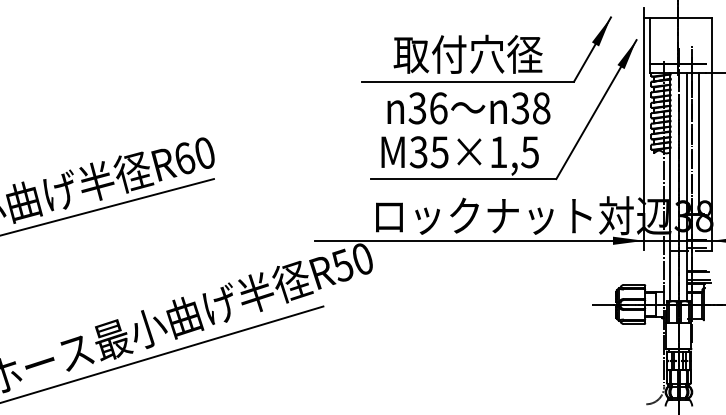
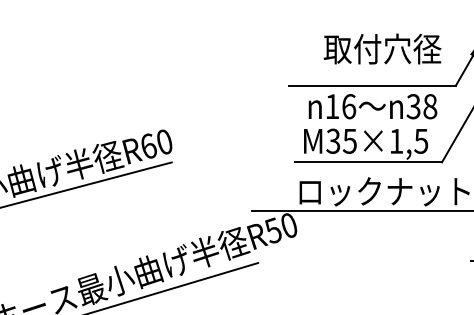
text: (467, 53) -> (382, 48), moved
text: (417, 108) -> (332, 106), 36 -> 16

